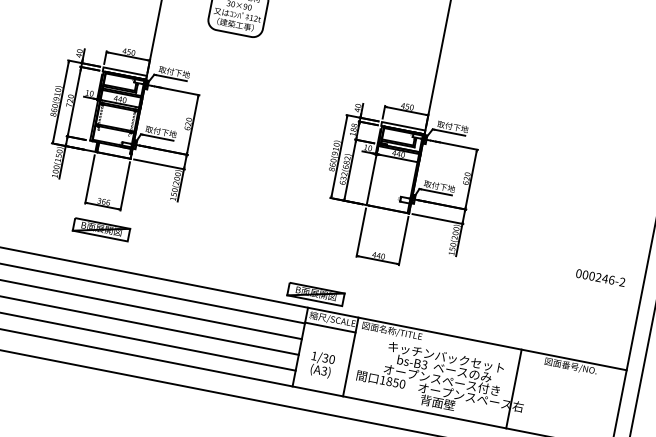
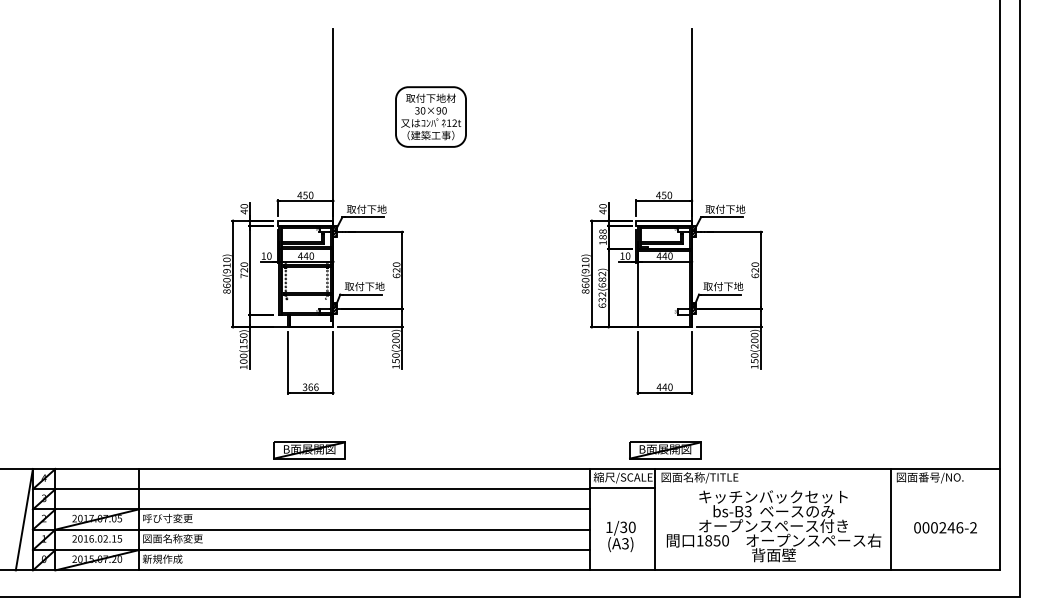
part: (101, 229) -> (309, 450), moved
text: (600, 277) -> (945, 527), moved
part: (316, 294) -> (665, 450), moved
line: (513, 388) -> (890, 519), moved

